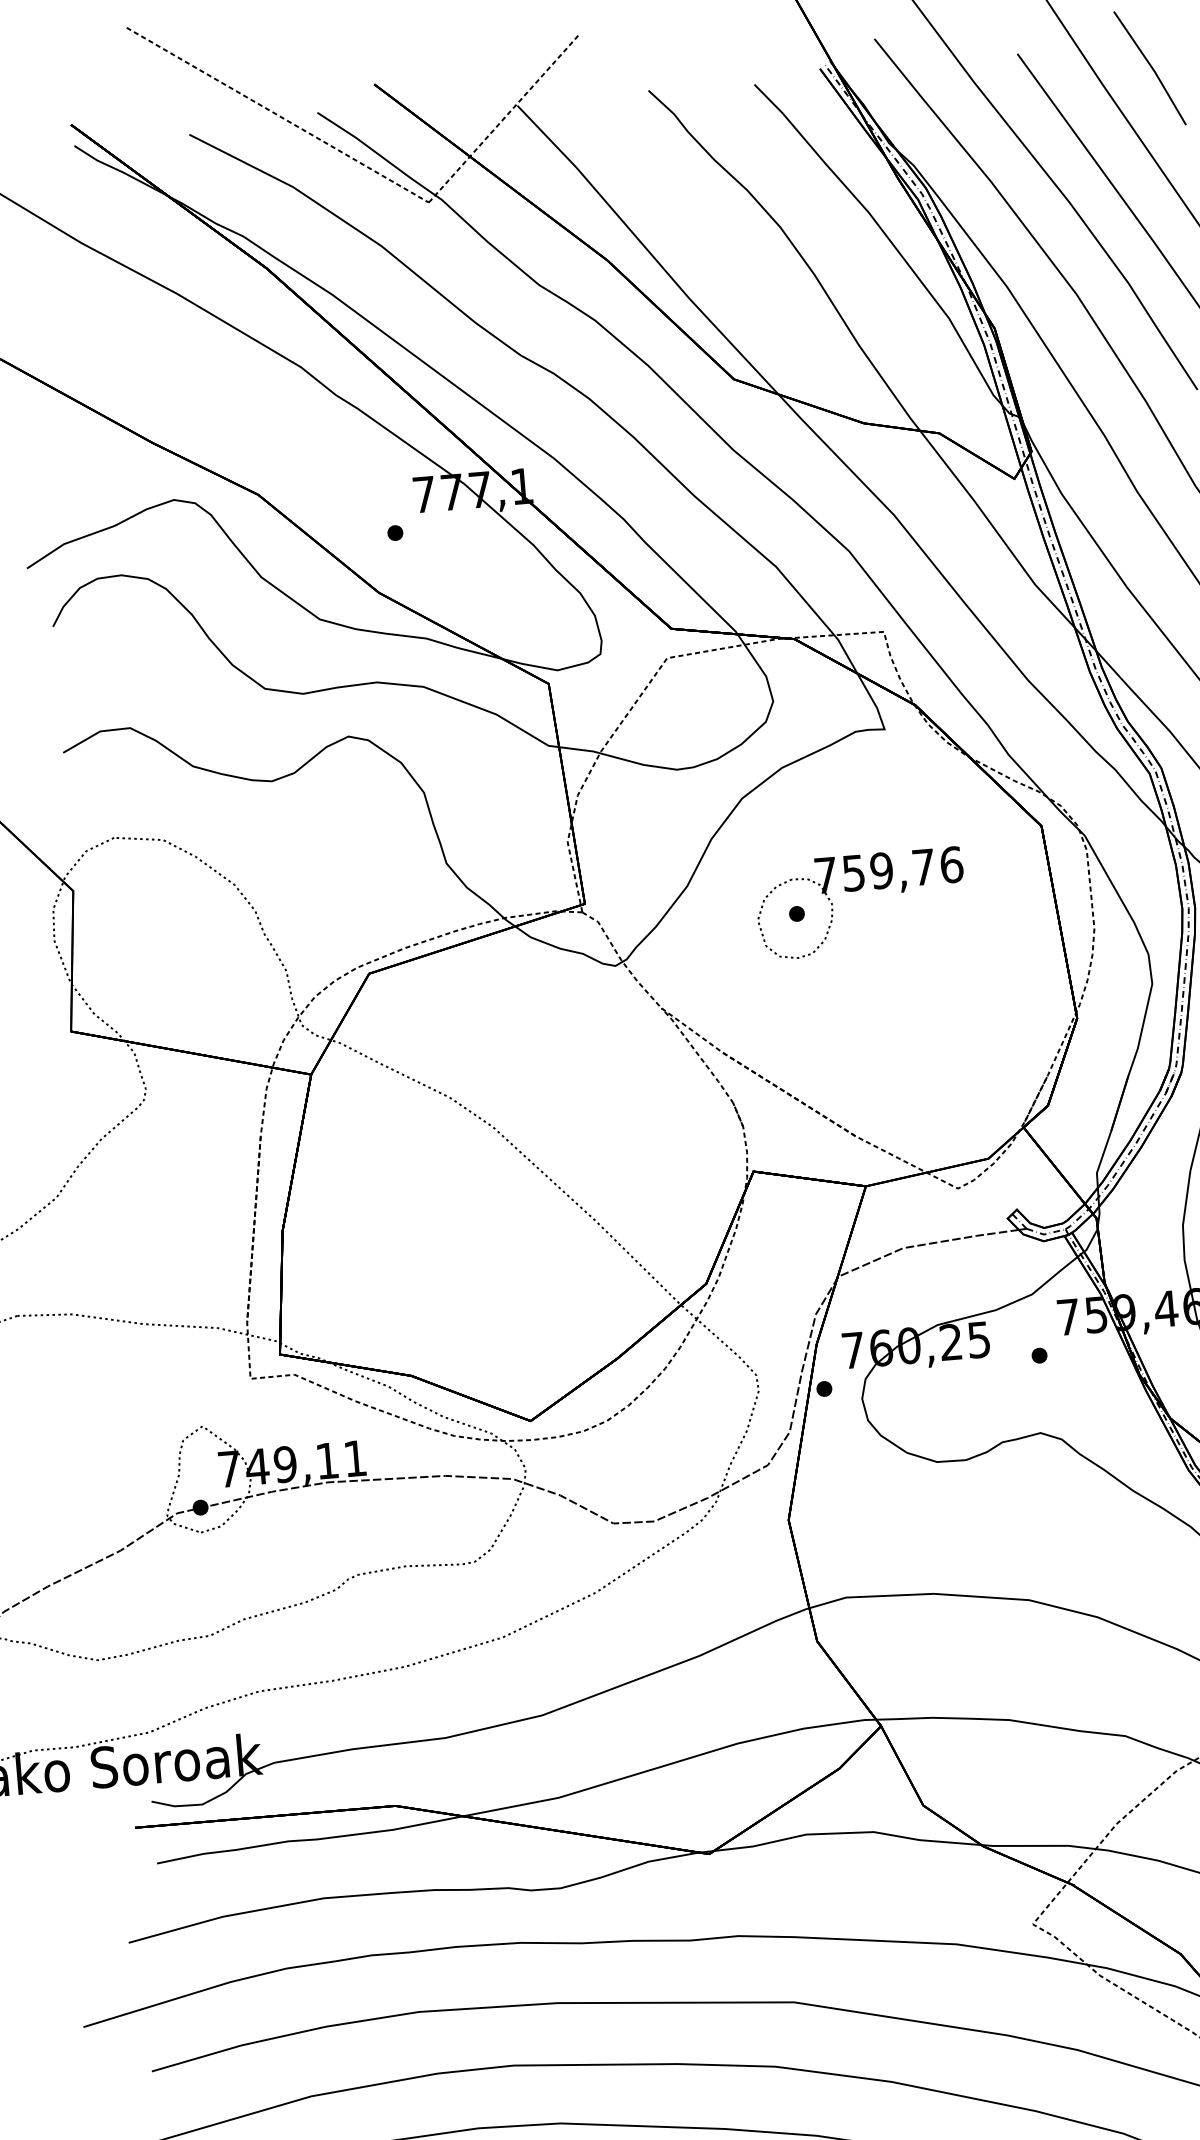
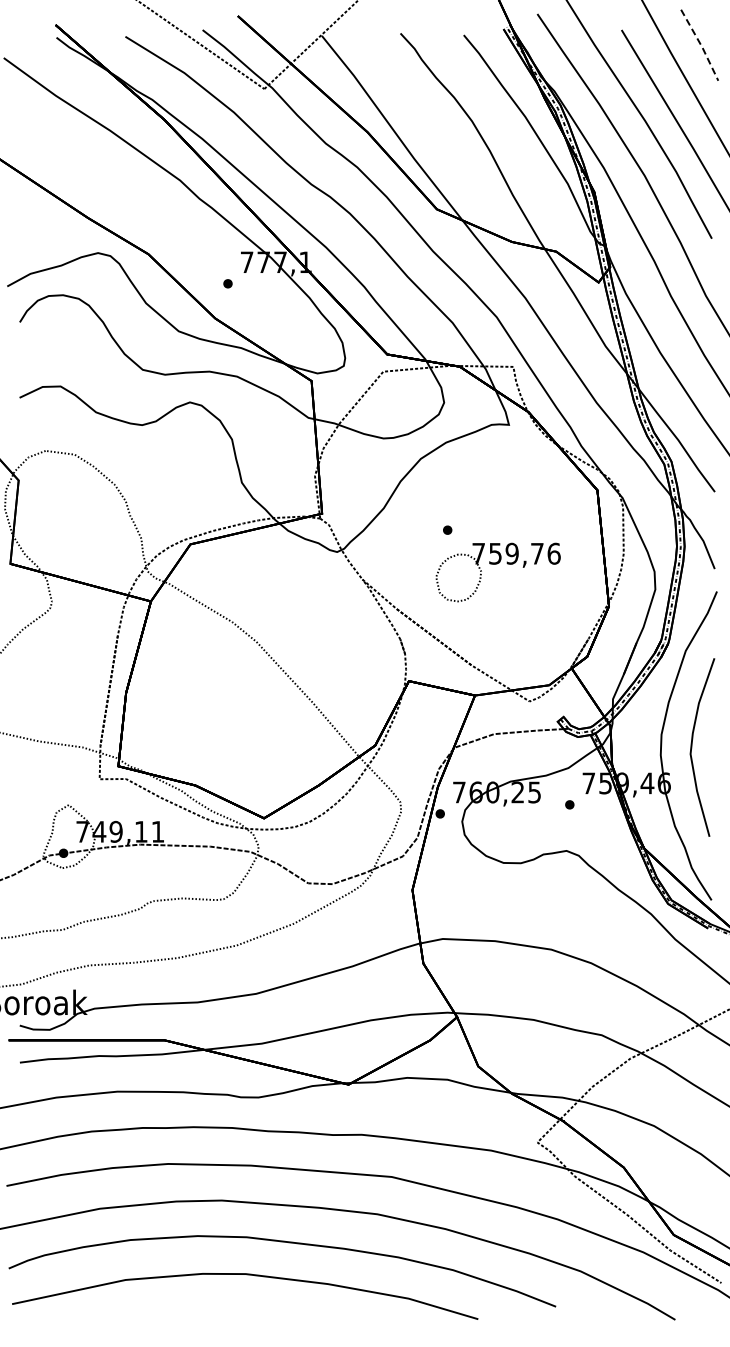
line: (1151, 66) -> (700, 44), solid -> dashed
part: (858, 890) -> (497, 564), moved

